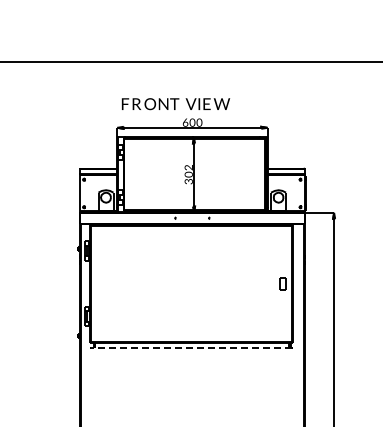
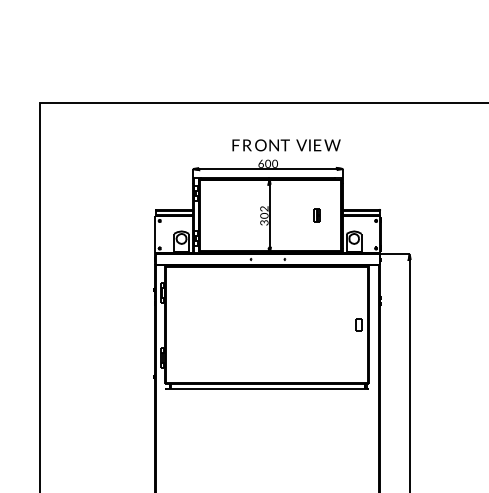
text: (175, 104) -> (286, 145), moved
part: (240, 174) -> (316, 215), added
line: (190, 347) -> (266, 388), dashed -> solid

